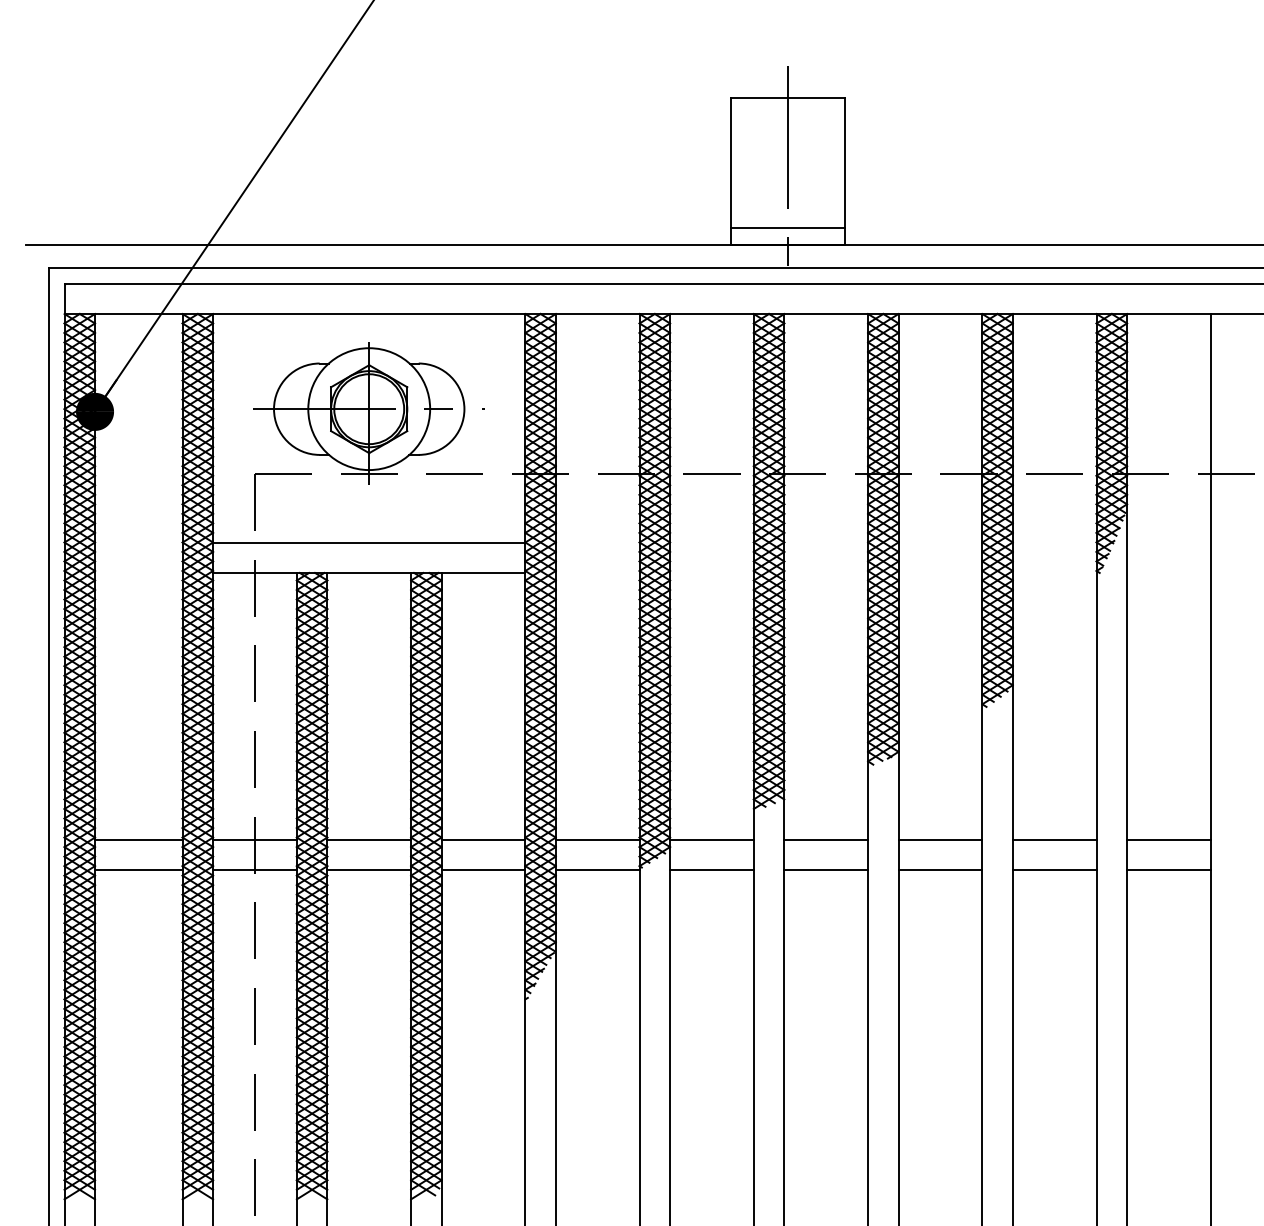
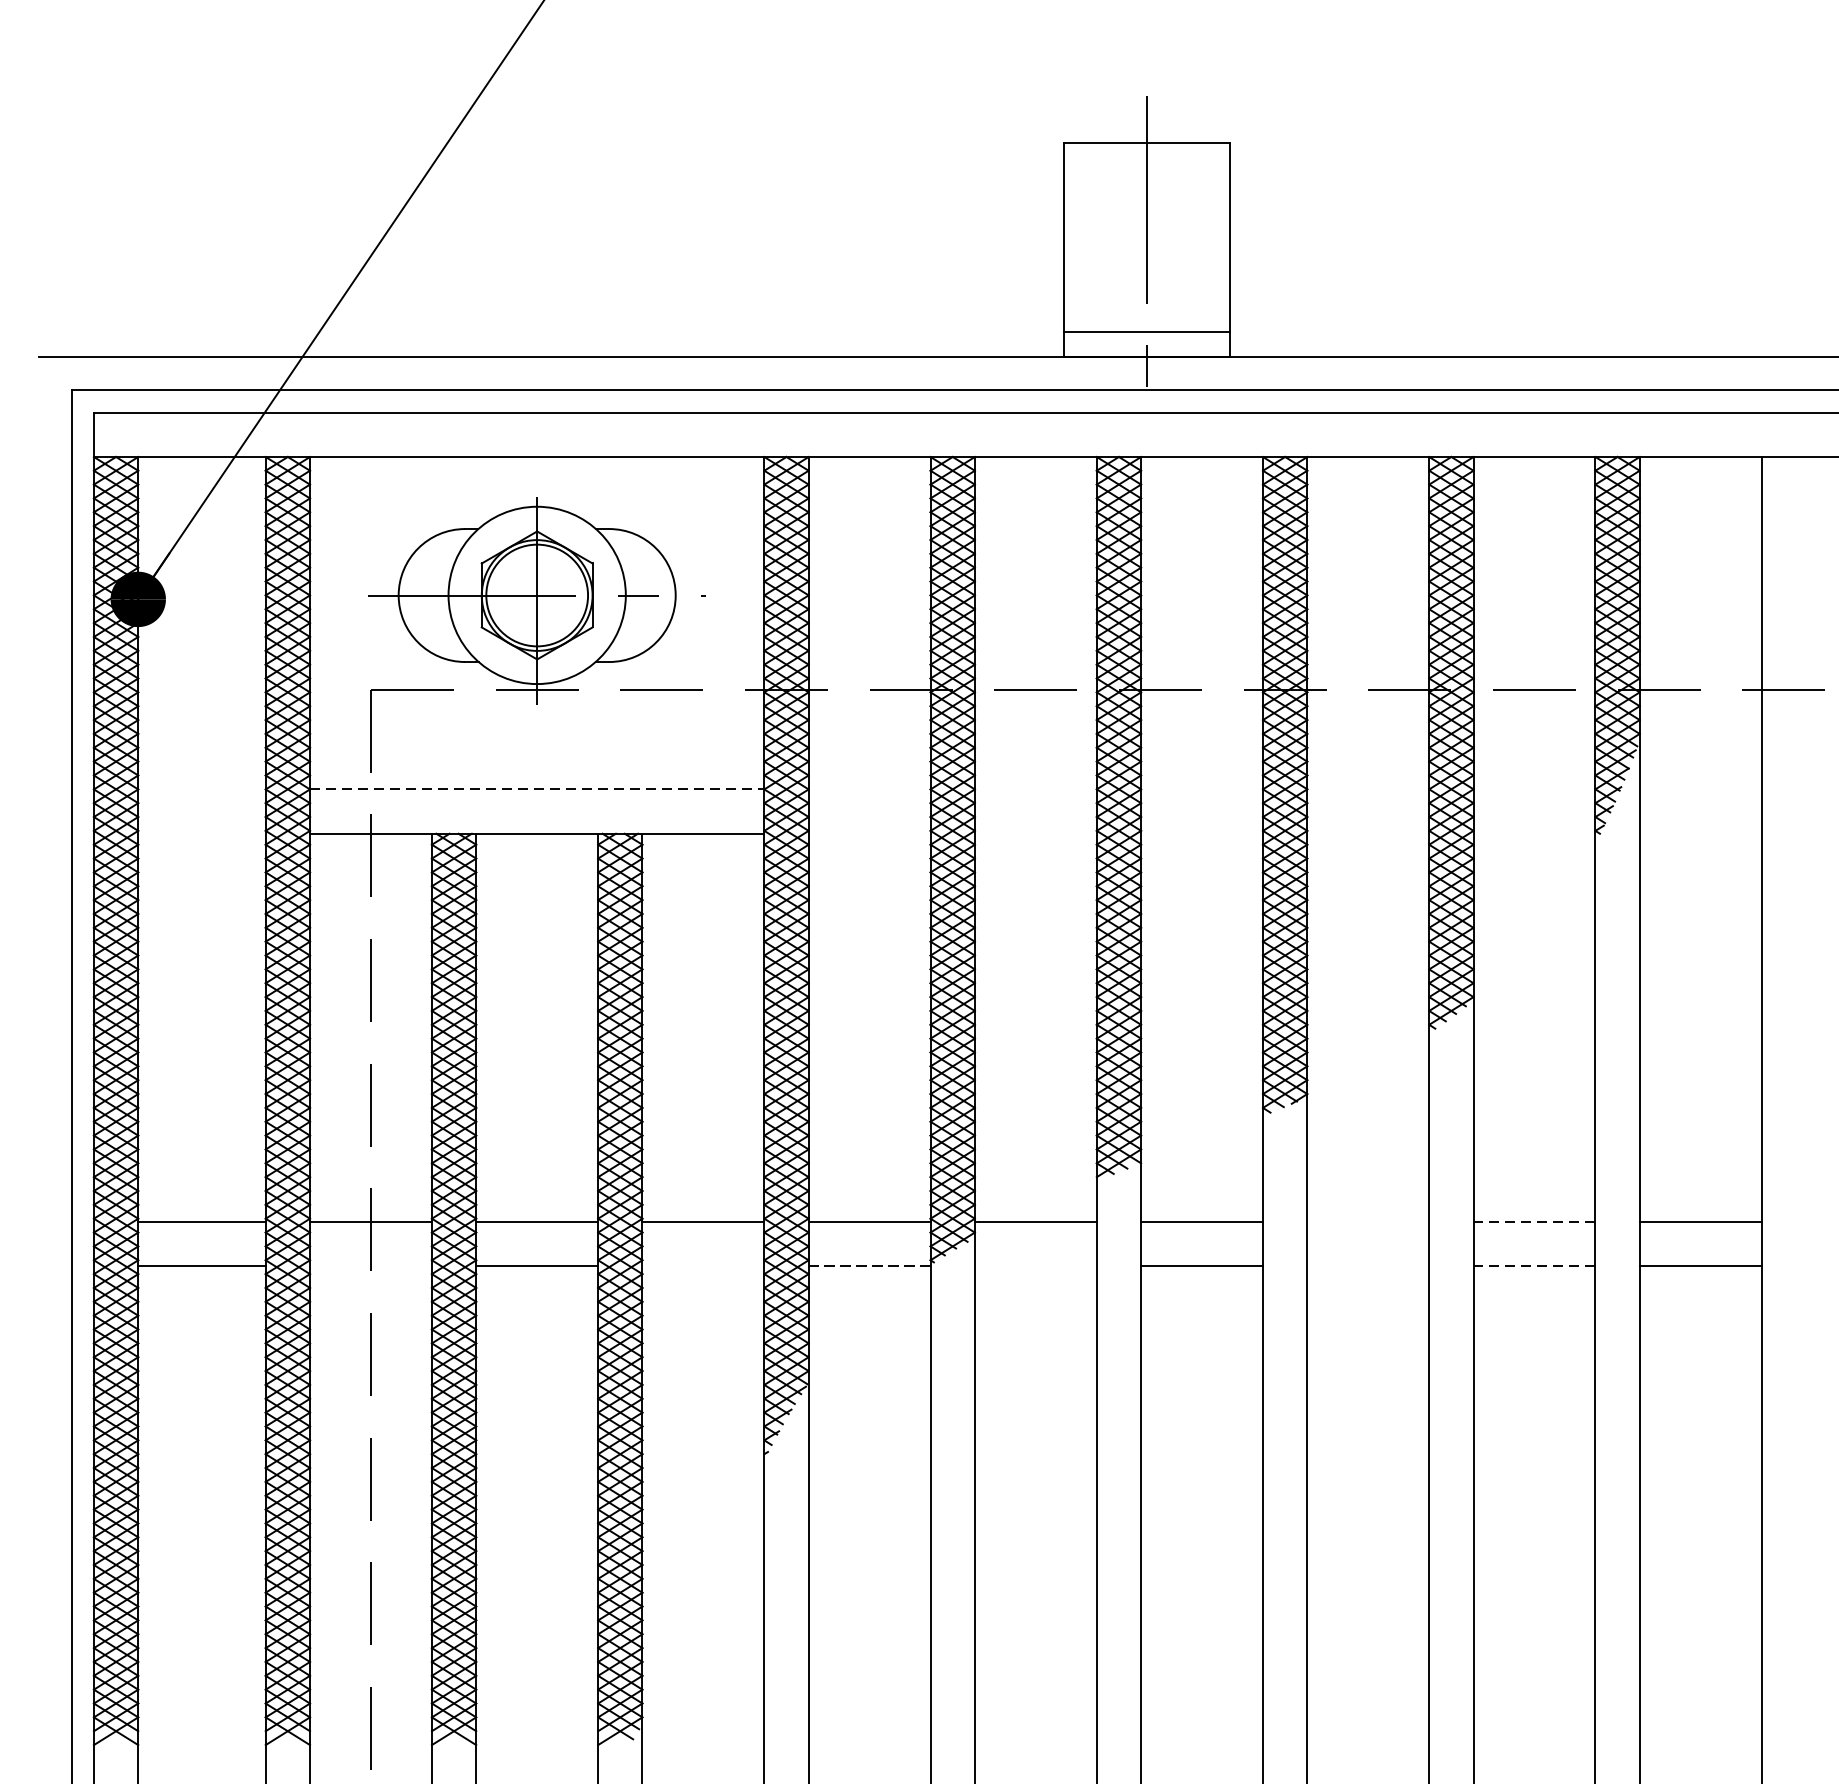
line: (369, 542) -> (537, 789), solid -> dashed
line: (940, 839) -> (1368, 1221), removed
line: (1054, 839) -> (1534, 1221), solid -> dashed
line: (254, 870) -> (370, 1266), removed
line: (483, 870) -> (703, 1266), removed
line: (597, 870) -> (869, 1266), solid -> dashed
line: (711, 870) -> (1035, 1266), removed
line: (940, 870) -> (1368, 1266), removed
line: (1054, 870) -> (1534, 1266), solid -> dashed

